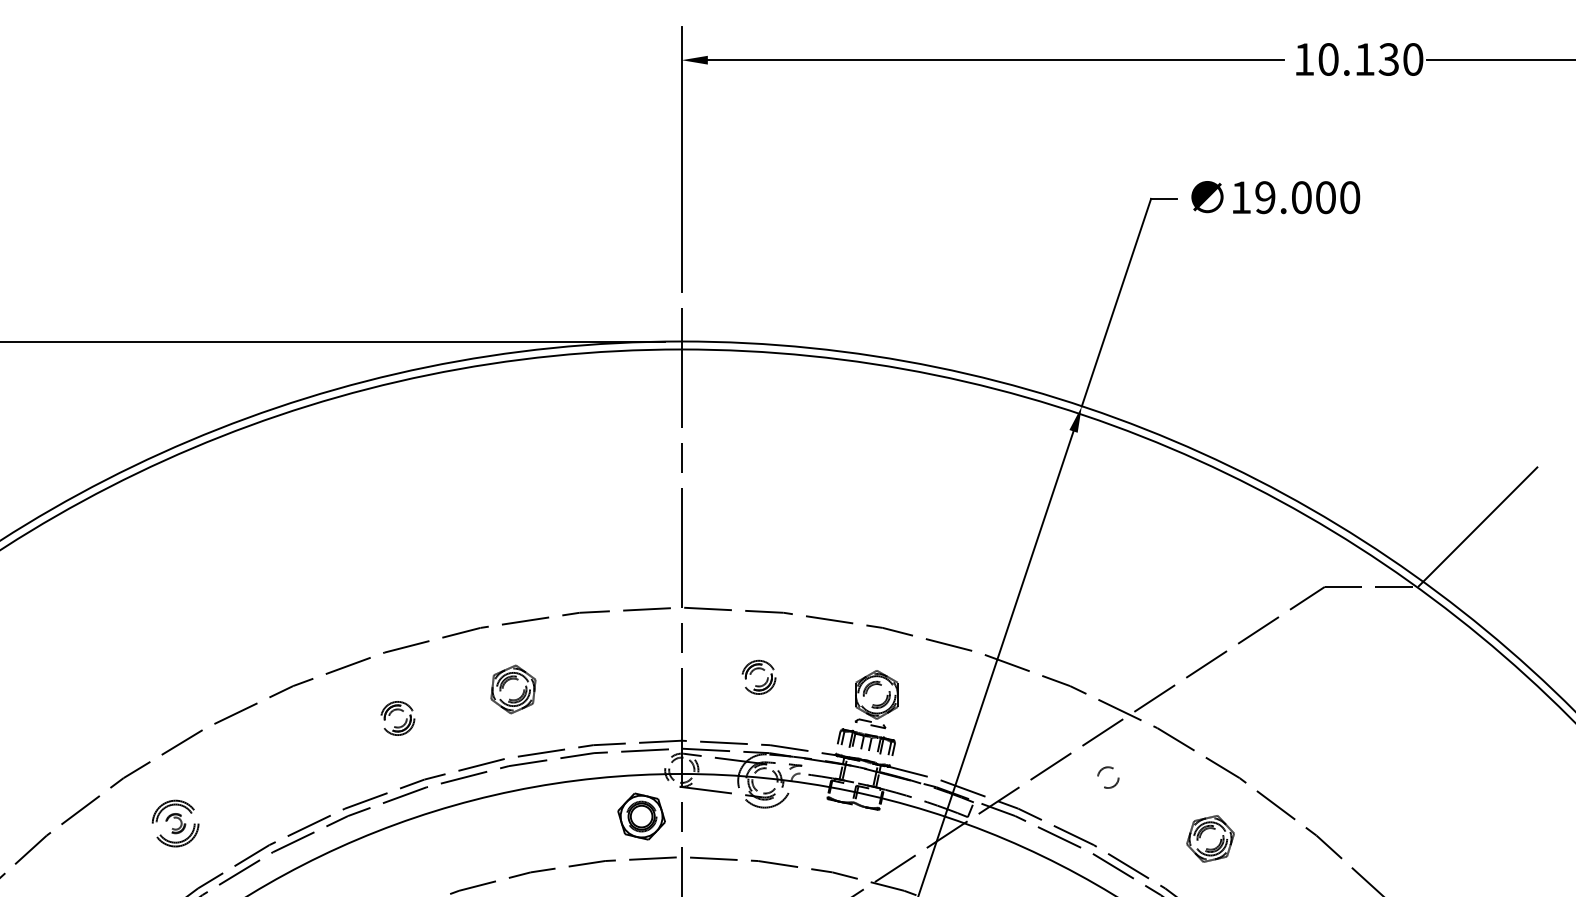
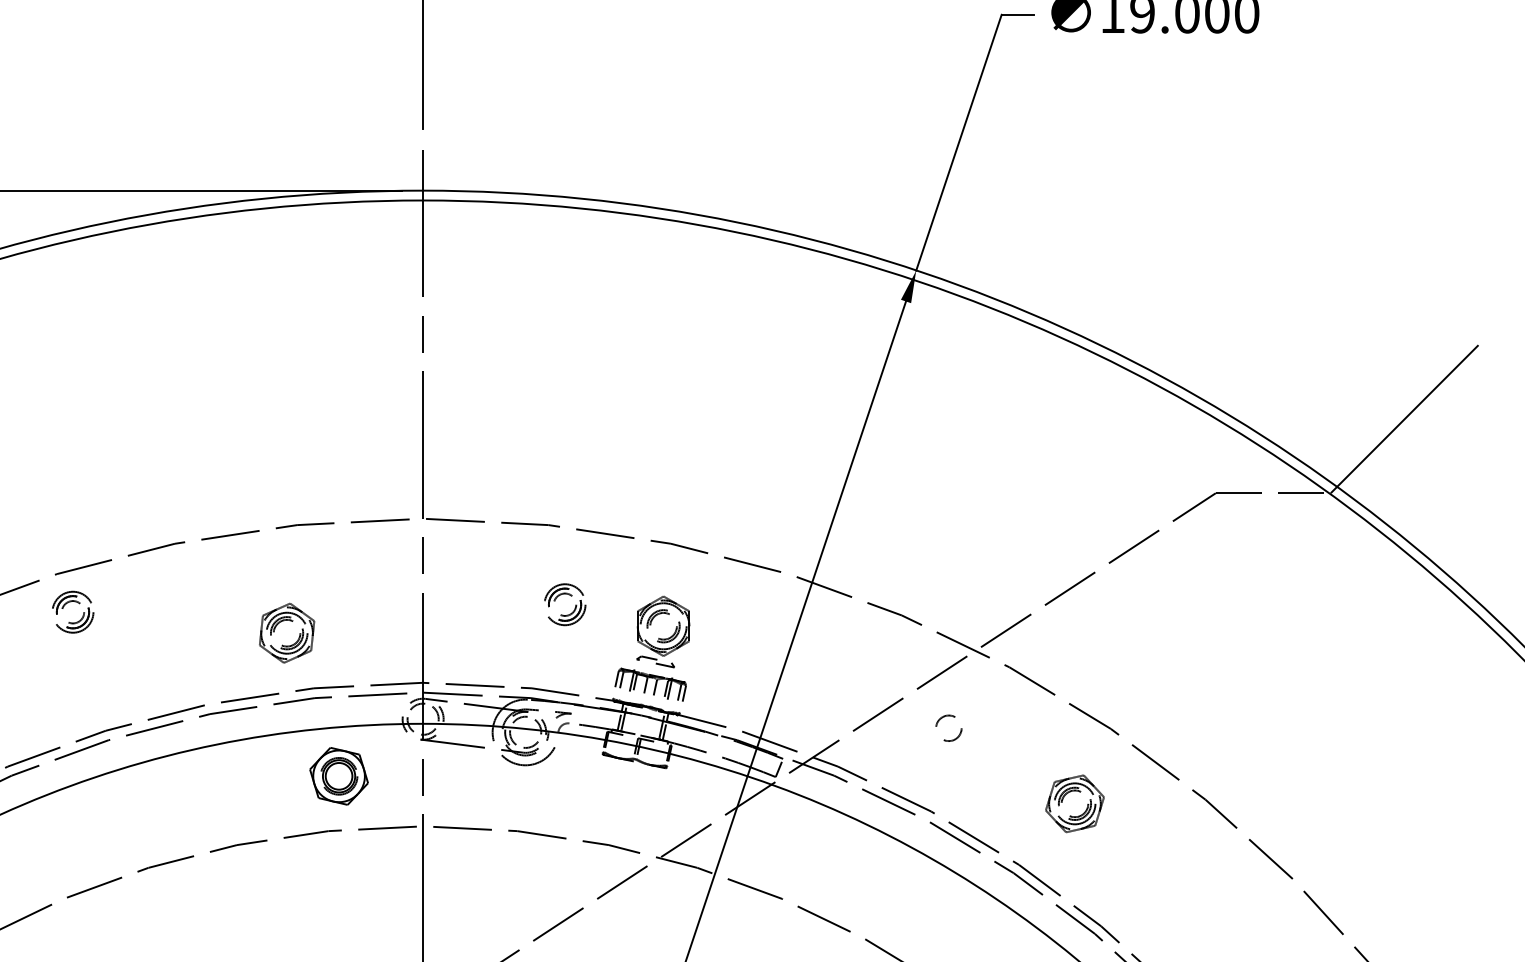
part: (758, 669) -> (564, 595), moved
part: (513, 689) -> (287, 633), moved
part: (390, 715) -> (63, 608), moved
part: (641, 816) -> (338, 776), moved

